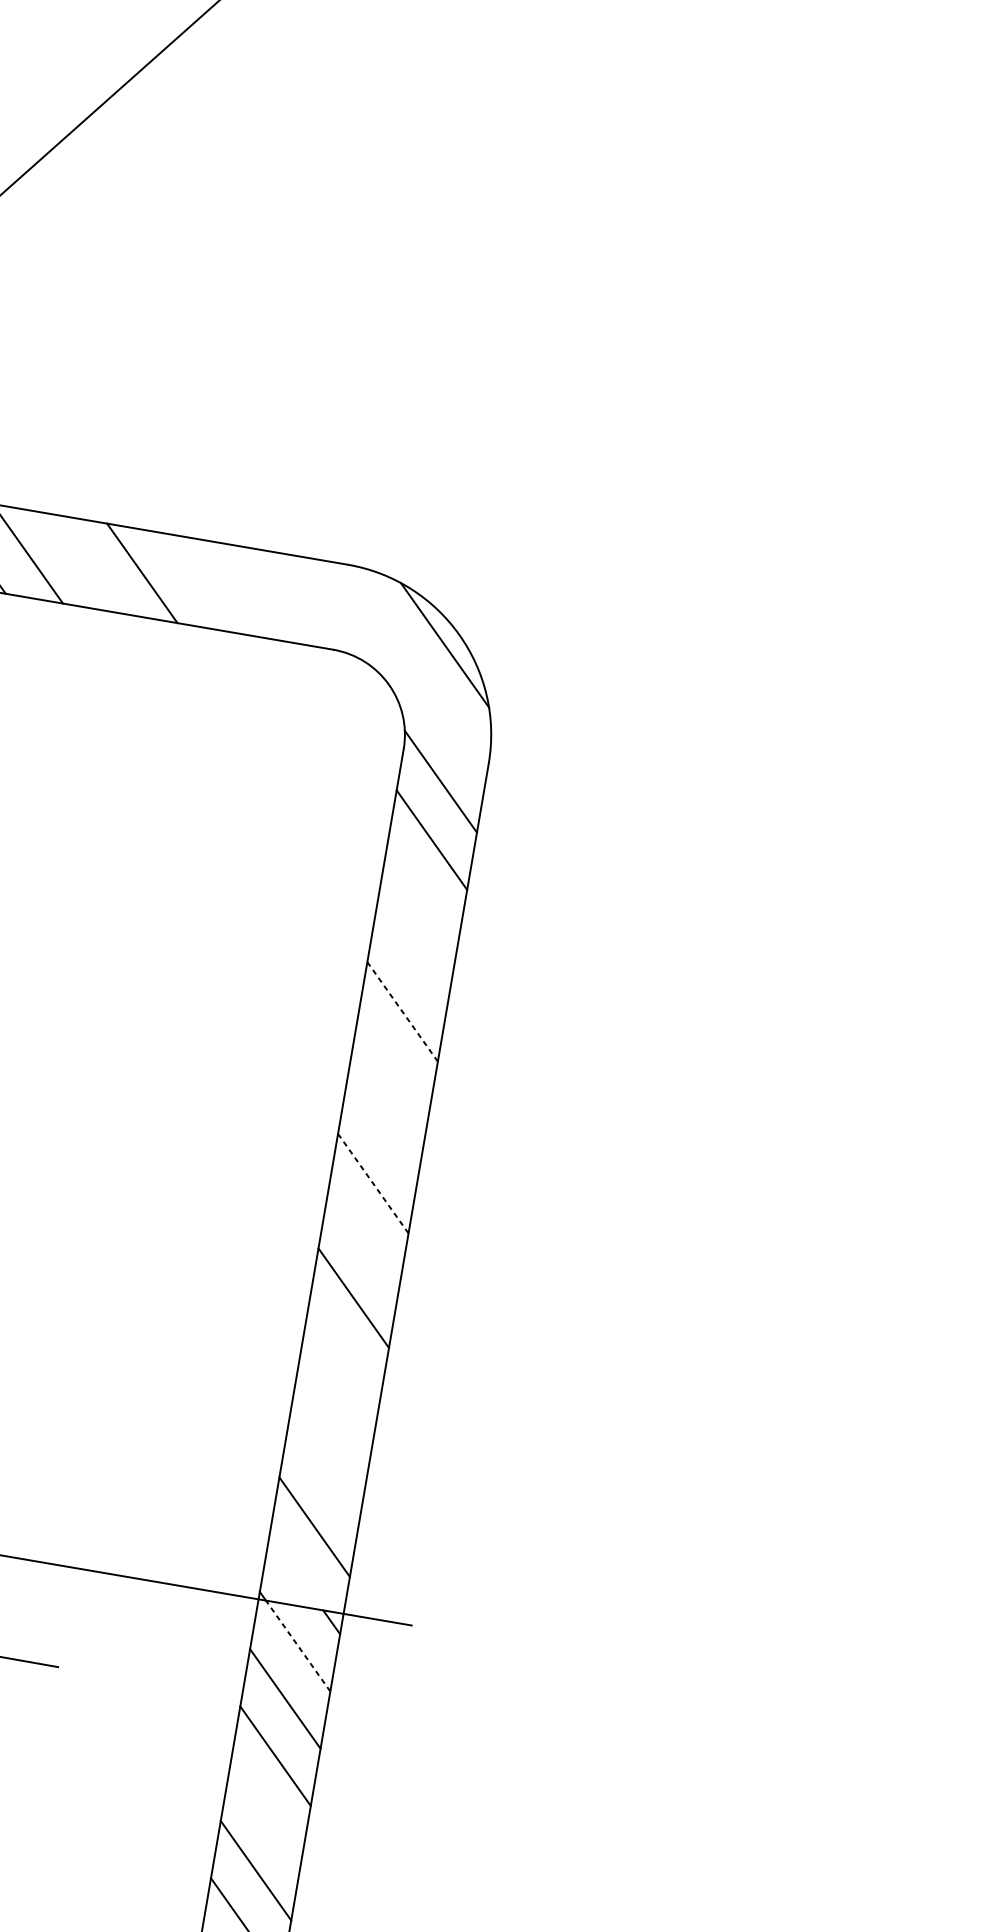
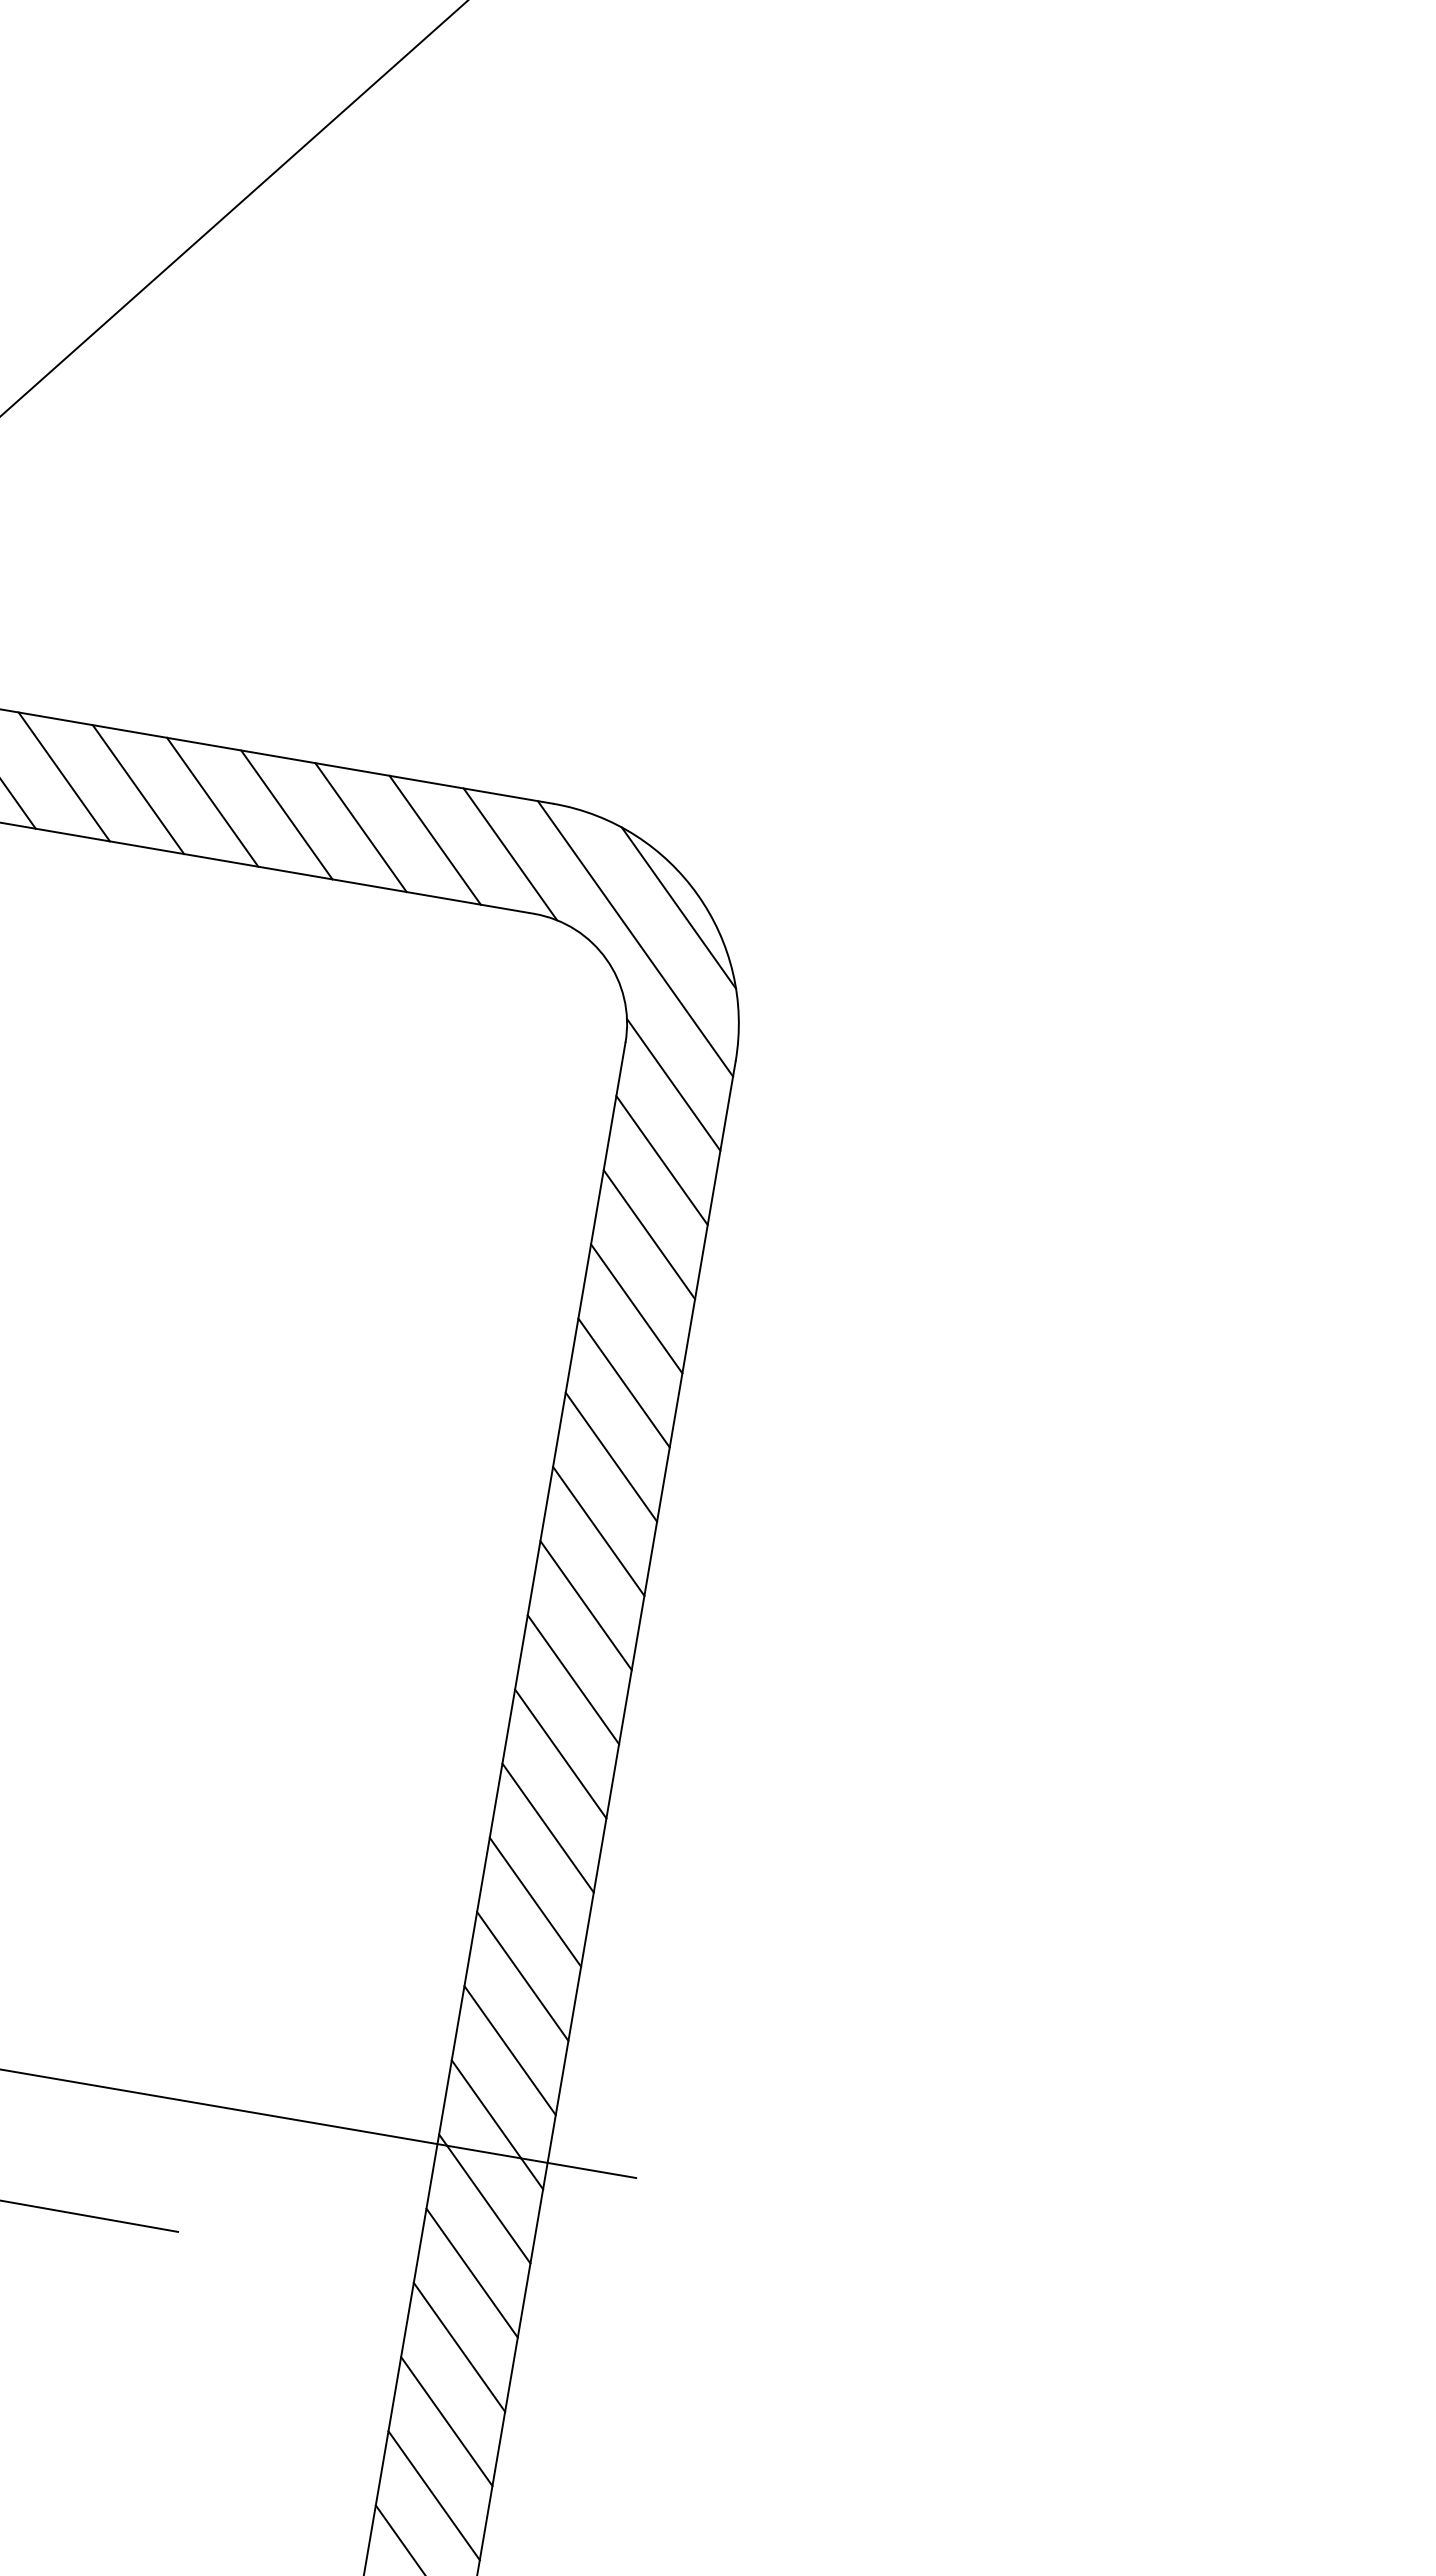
line: (84, 563) -> (212, 801), added
line: (199, 583) -> (360, 827), added
line: (256, 592) -> (434, 839), added
line: (314, 603) -> (510, 854), added
line: (411, 668) -> (635, 938), added
line: (422, 897) -> (649, 1234), added
line: (412, 954) -> (636, 1308), added
line: (402, 1011) -> (623, 1382), dashed -> solid
line: (392, 1068) -> (611, 1456), added
line: (382, 1125) -> (598, 1530), added
line: (373, 1183) -> (586, 1605), dashed -> solid
line: (363, 1240) -> (573, 1679), added
line: (343, 1354) -> (547, 1827), added
line: (334, 1412) -> (535, 1901), added
line: (324, 1469) -> (522, 1975), added
line: (296, 1572) -> (486, 2109), added
line: (297, 1645) -> (488, 2204), dashed -> solid
line: (265, 1813) -> (446, 2421), added

